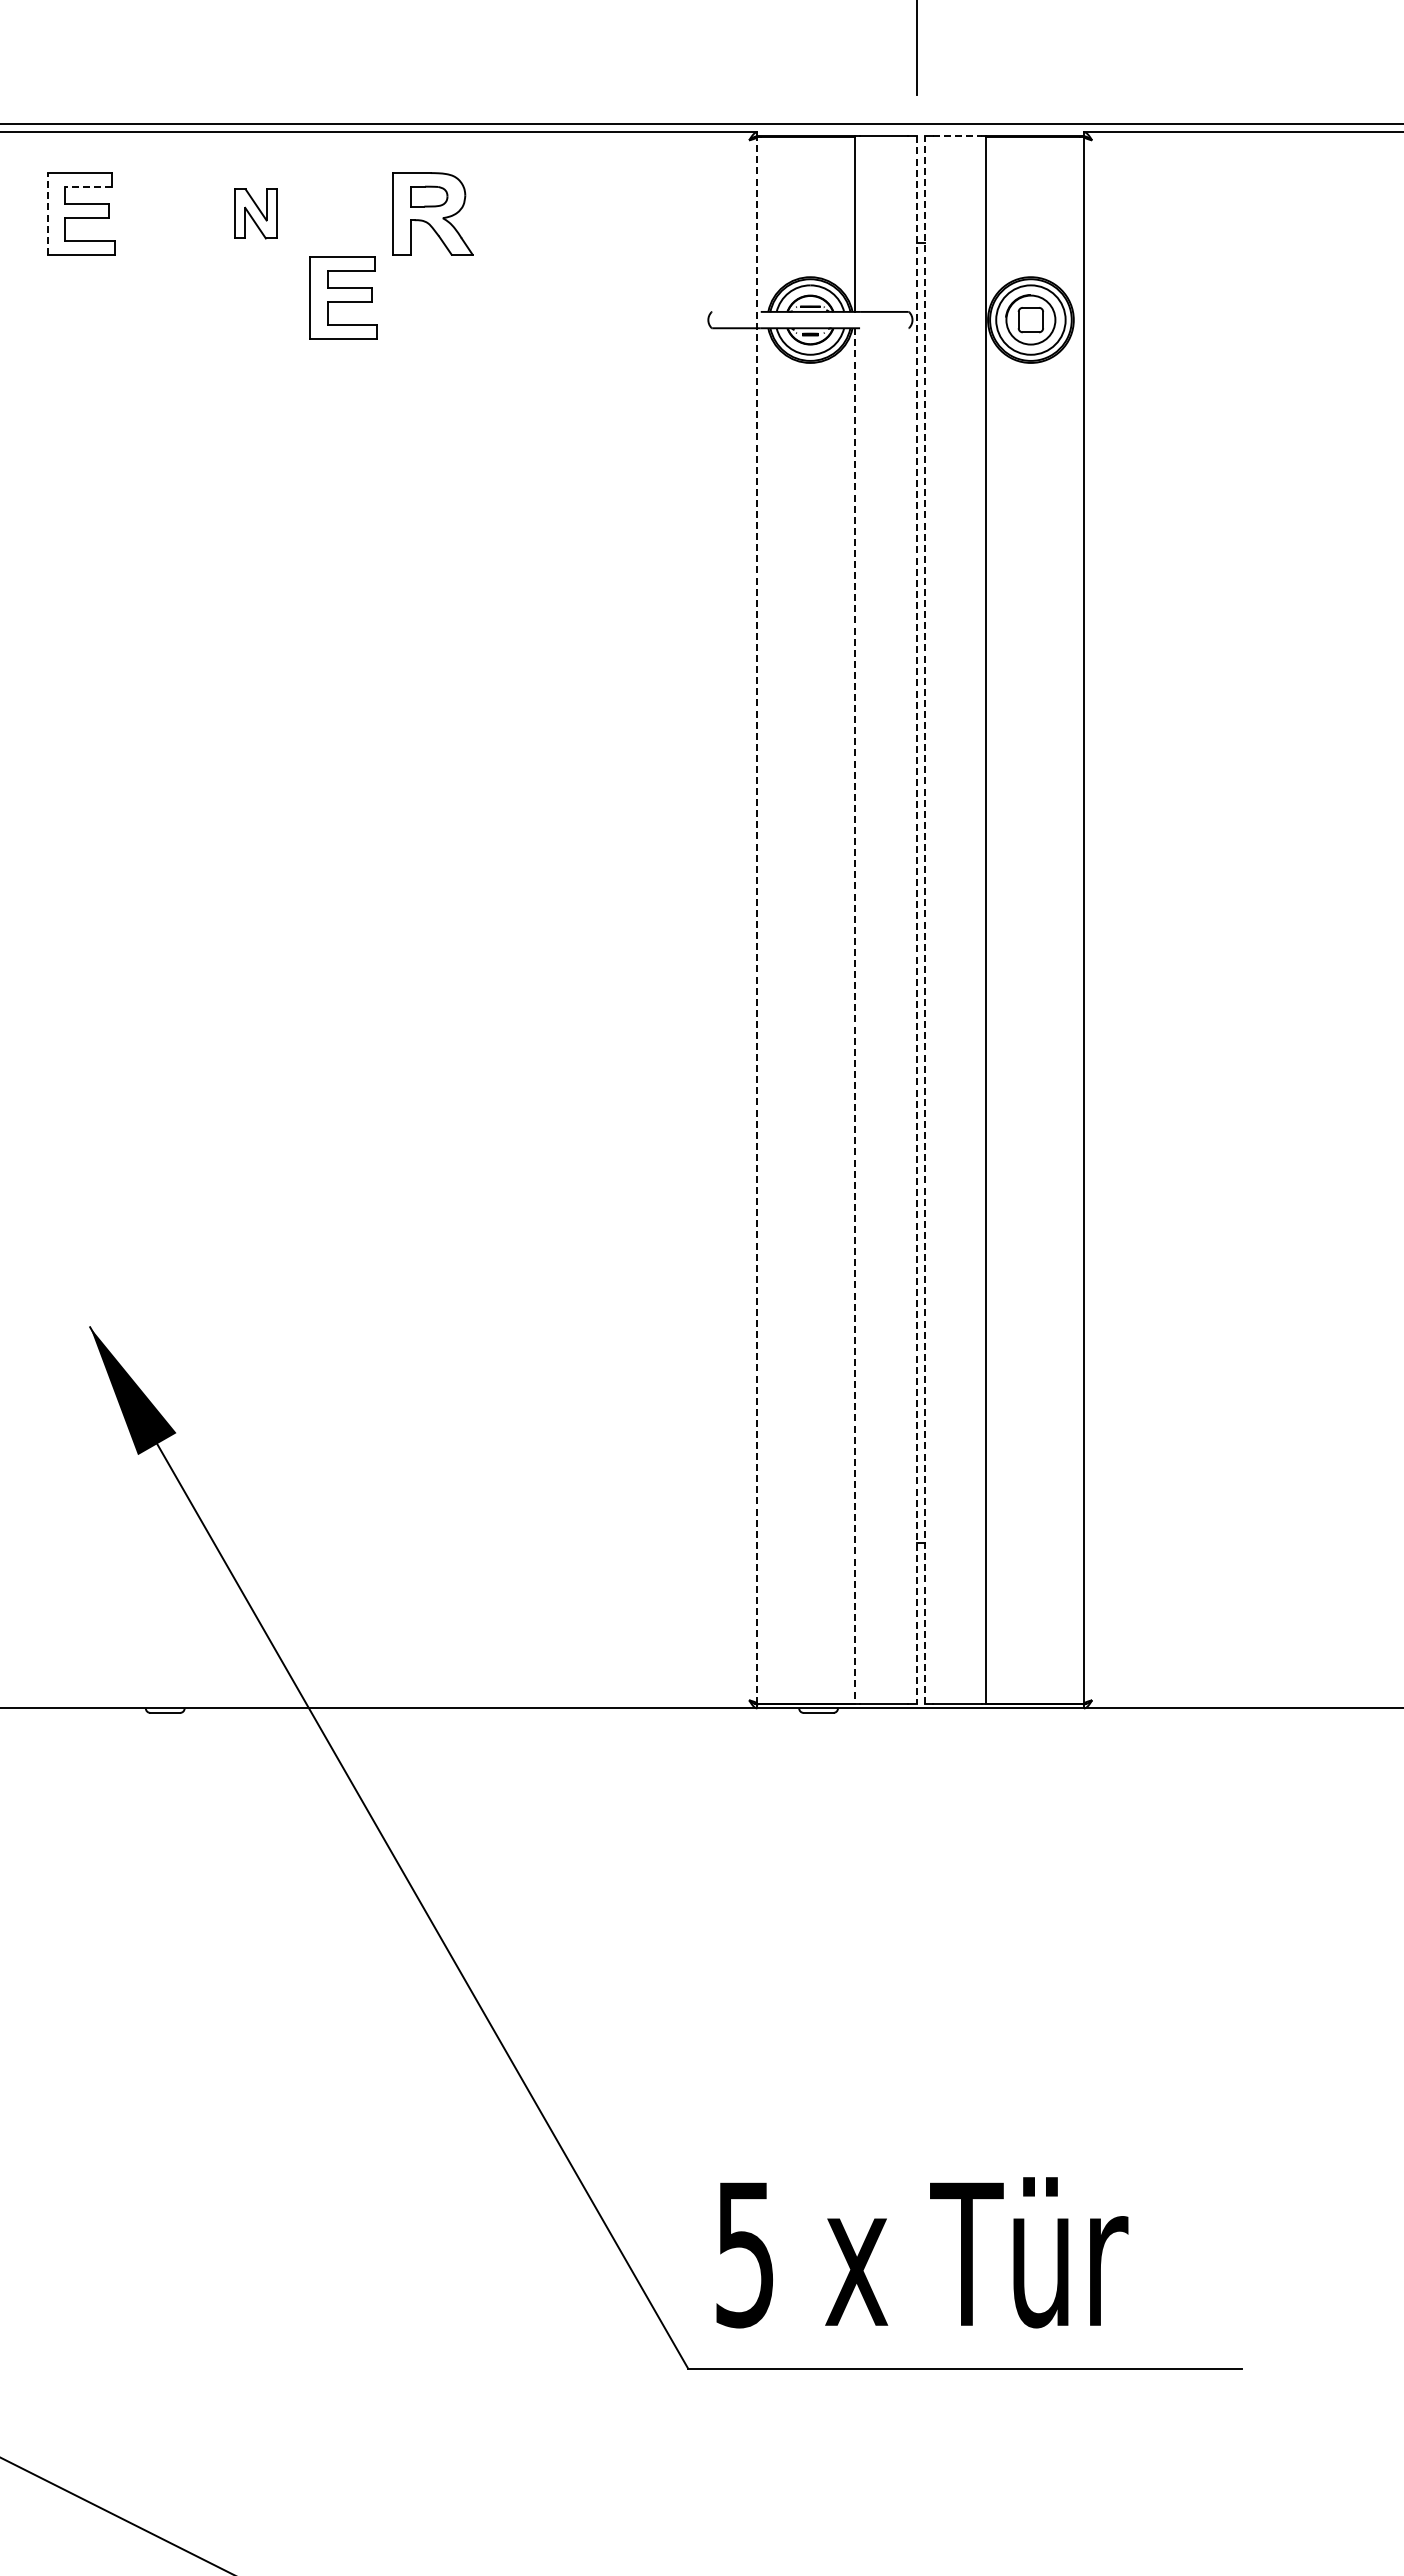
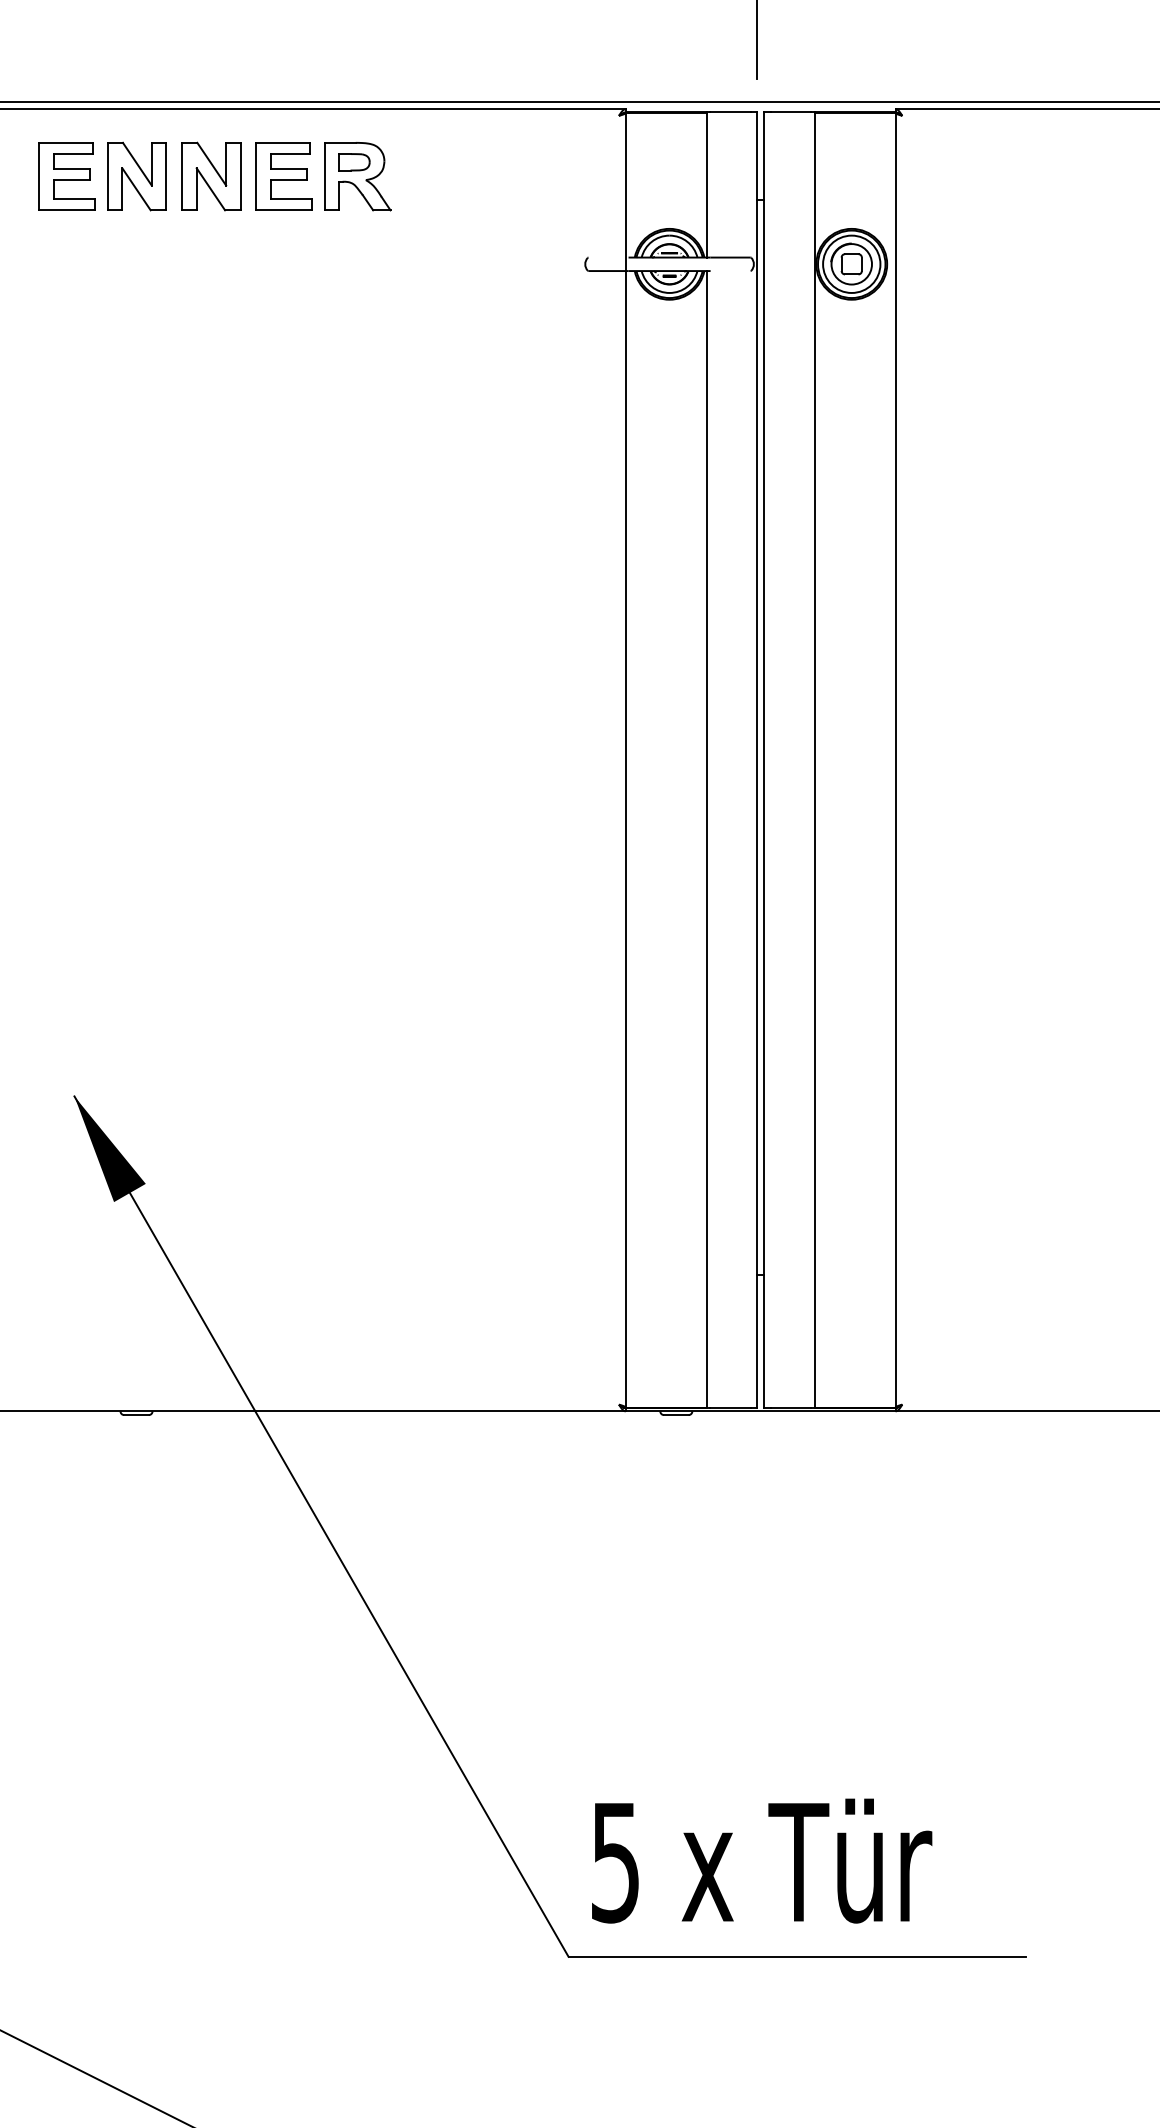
line: (957, 136) -> (791, 112), dashed -> solid
line: (88, 186) -> (73, 153), dashed -> solid
line: (47, 213) -> (39, 176), dashed -> solid
part: (165, 213) -> (136, 176), added
part: (255, 213) -> (211, 176), size x1.67
part: (343, 297) -> (283, 176), moved
line: (924, 919) -> (763, 759), dashed -> solid
line: (757, 920) -> (625, 760), dashed -> solid
line: (916, 920) -> (757, 760), dashed -> solid
line: (855, 1016) -> (706, 839), dashed -> solid

